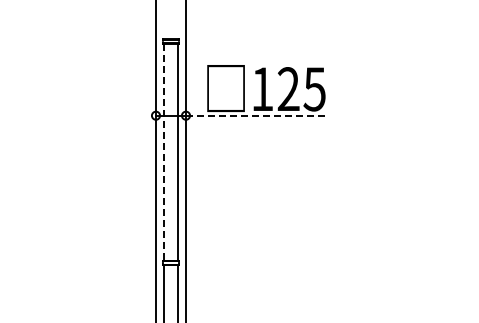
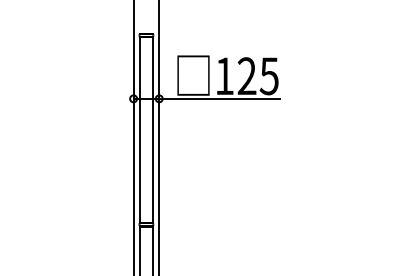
line: (256, 115) -> (219, 98), dashed -> solid
line: (163, 152) -> (140, 130), dashed -> solid

